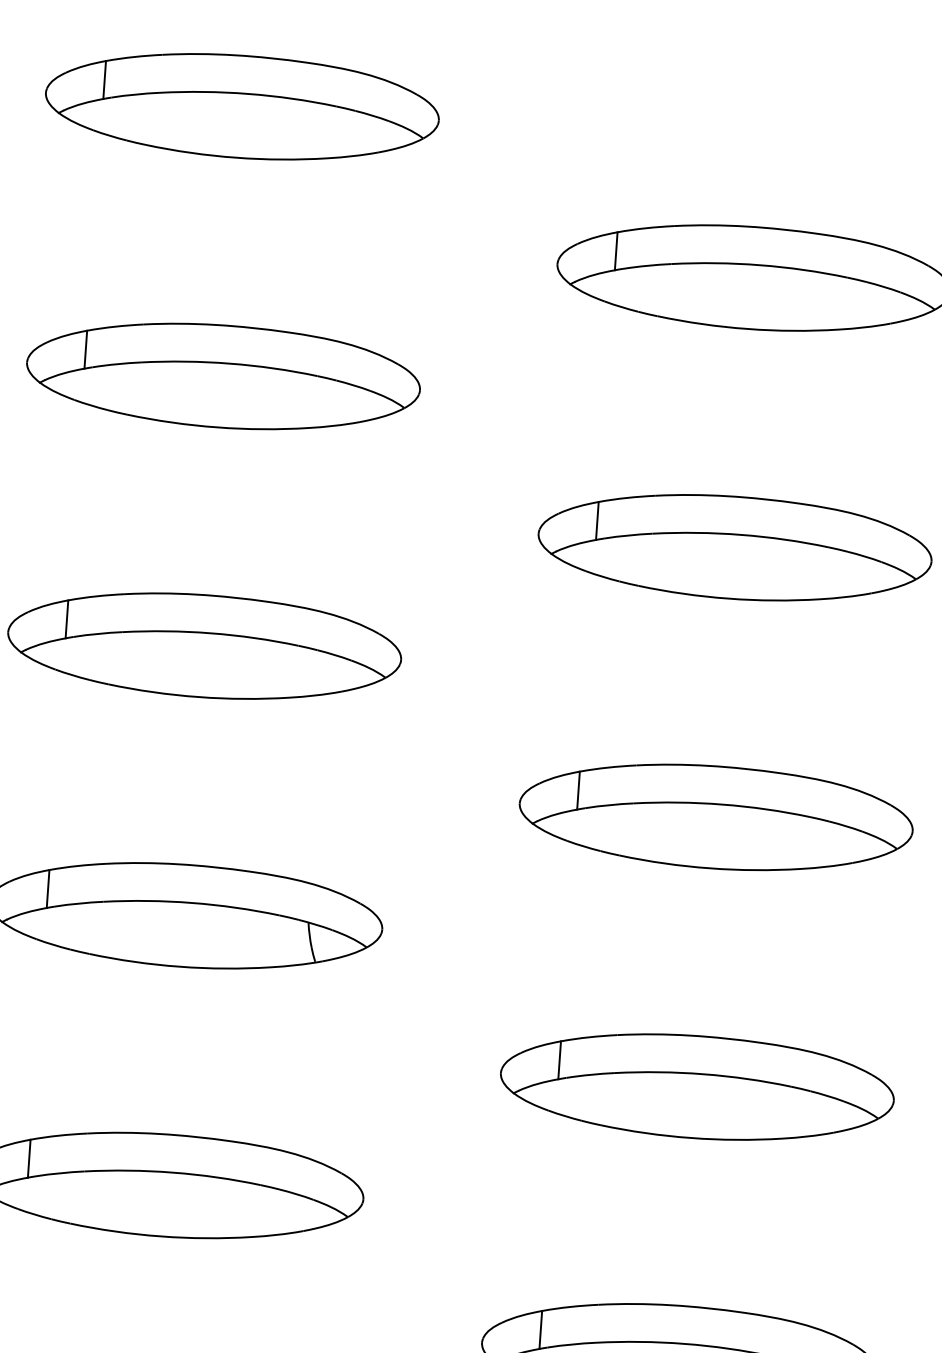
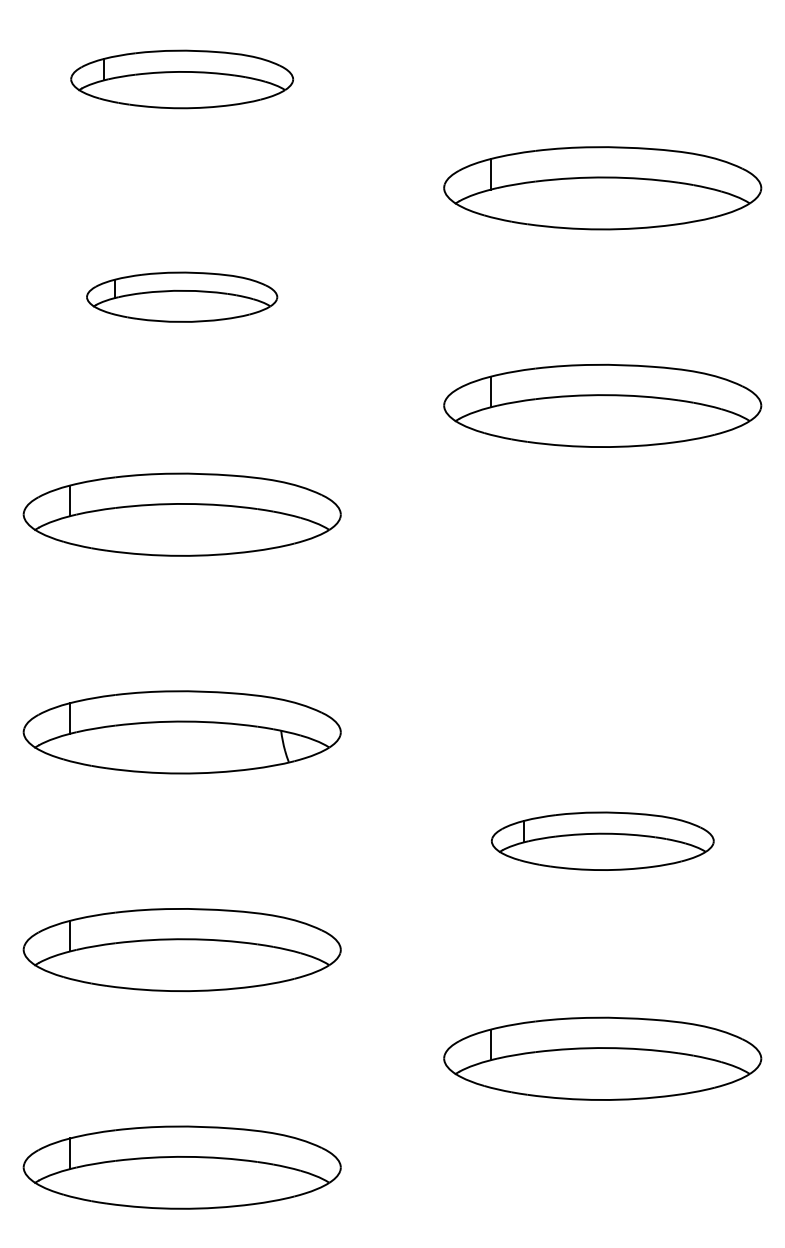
part: (241, 106) -> (181, 79), size x0.7
part: (222, 377) -> (181, 297), size x0.6
part: (715, 817) -> (602, 623), removed
part: (697, 1087) -> (602, 841), size x0.7

